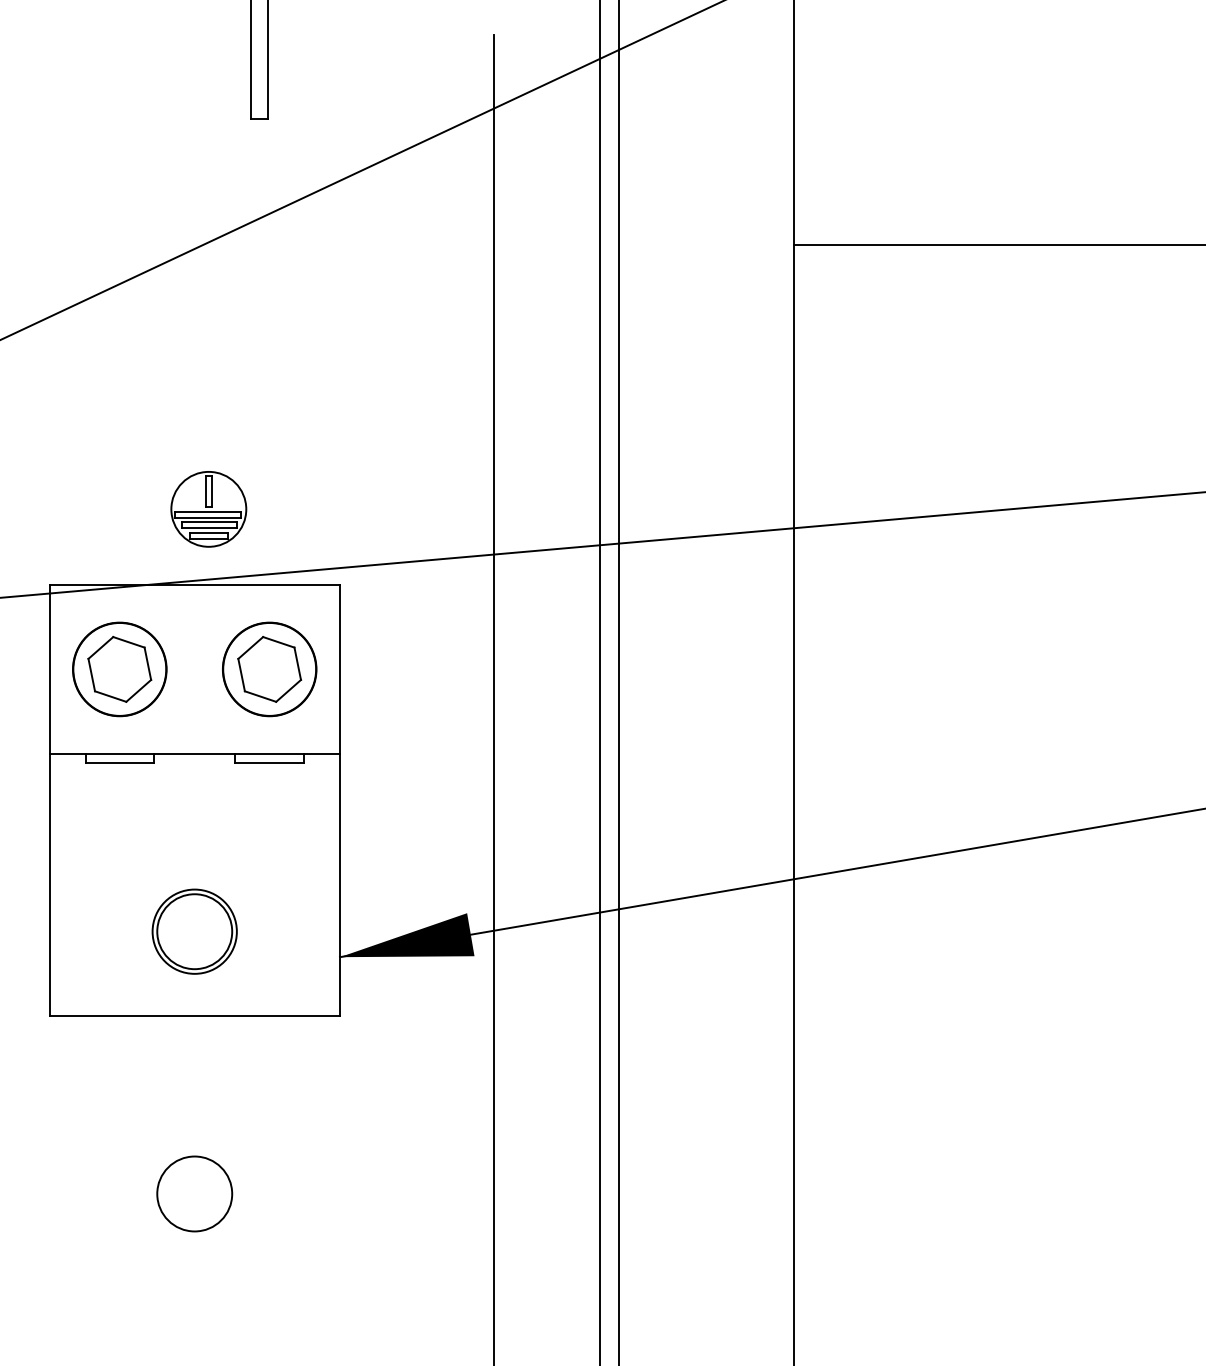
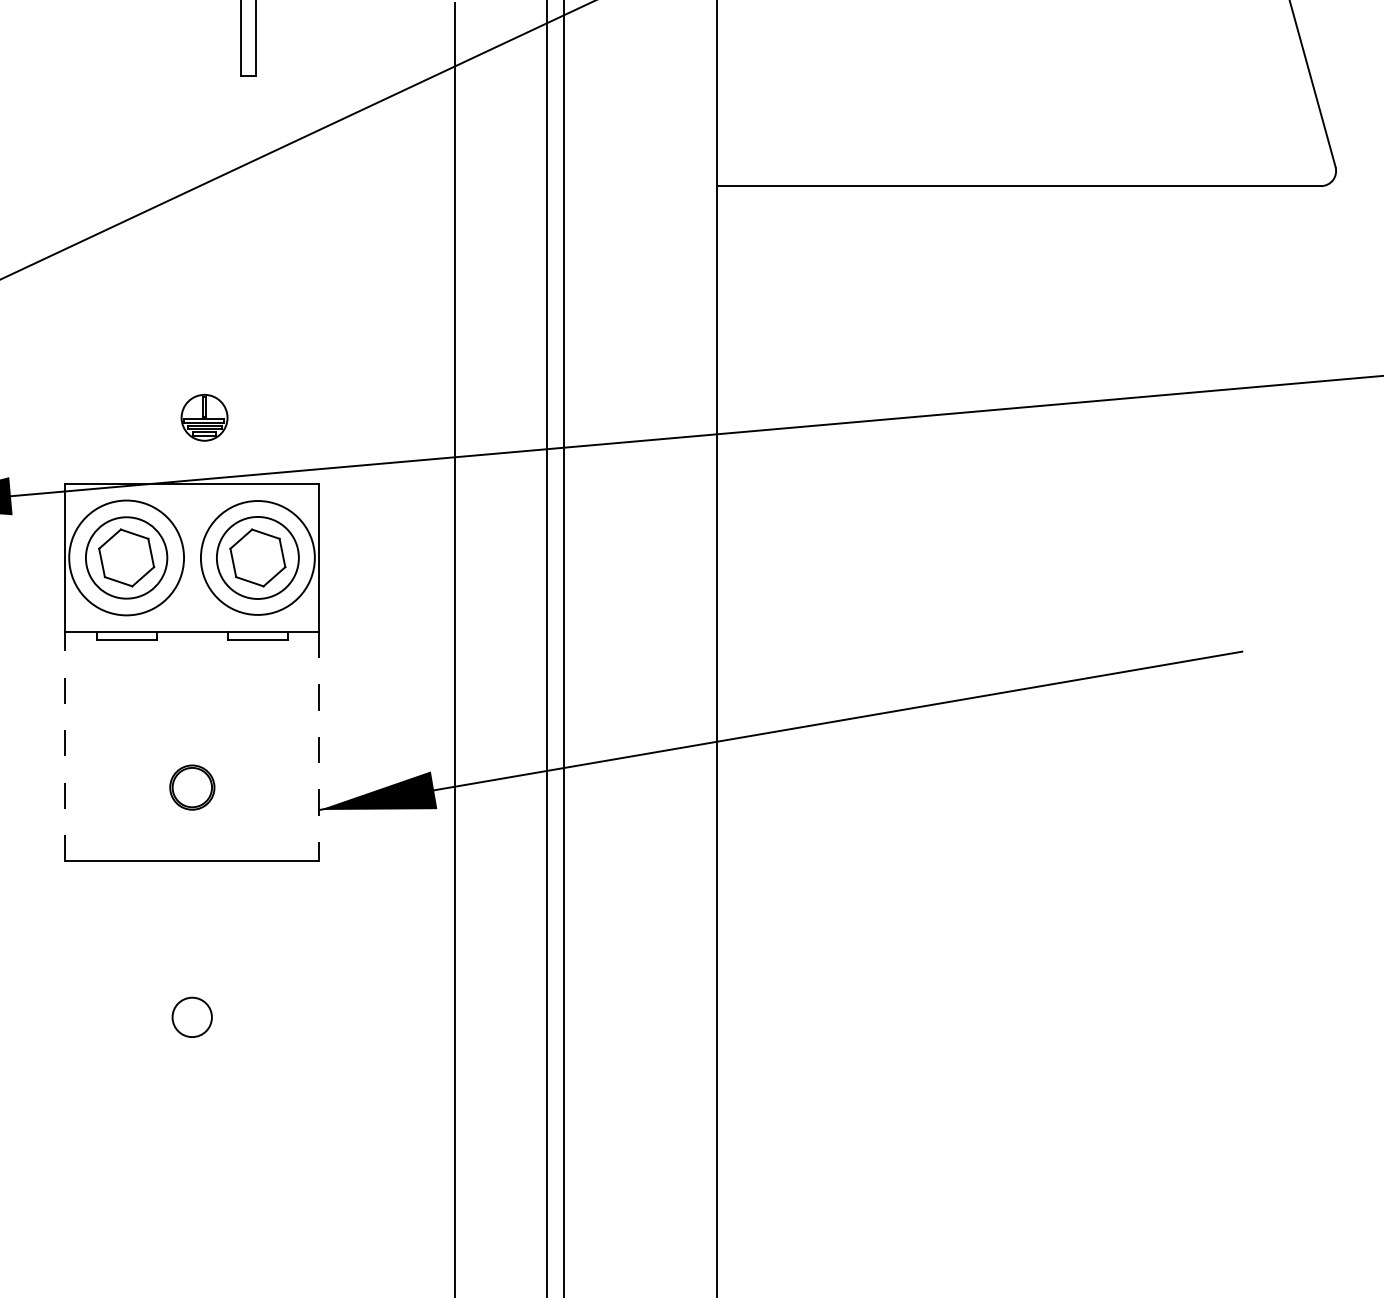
part: (208, 509) -> (204, 417), size x0.7
circle: (119, 668) -> (126, 557), size x1.4
circle: (269, 668) -> (257, 557), size x1.4
line: (50, 884) -> (65, 746), solid -> dashed
line: (340, 884) -> (319, 746), solid -> dashed
part: (195, 931) -> (192, 787), size x0.6
circle: (195, 1194) -> (192, 1017), size x0.6

